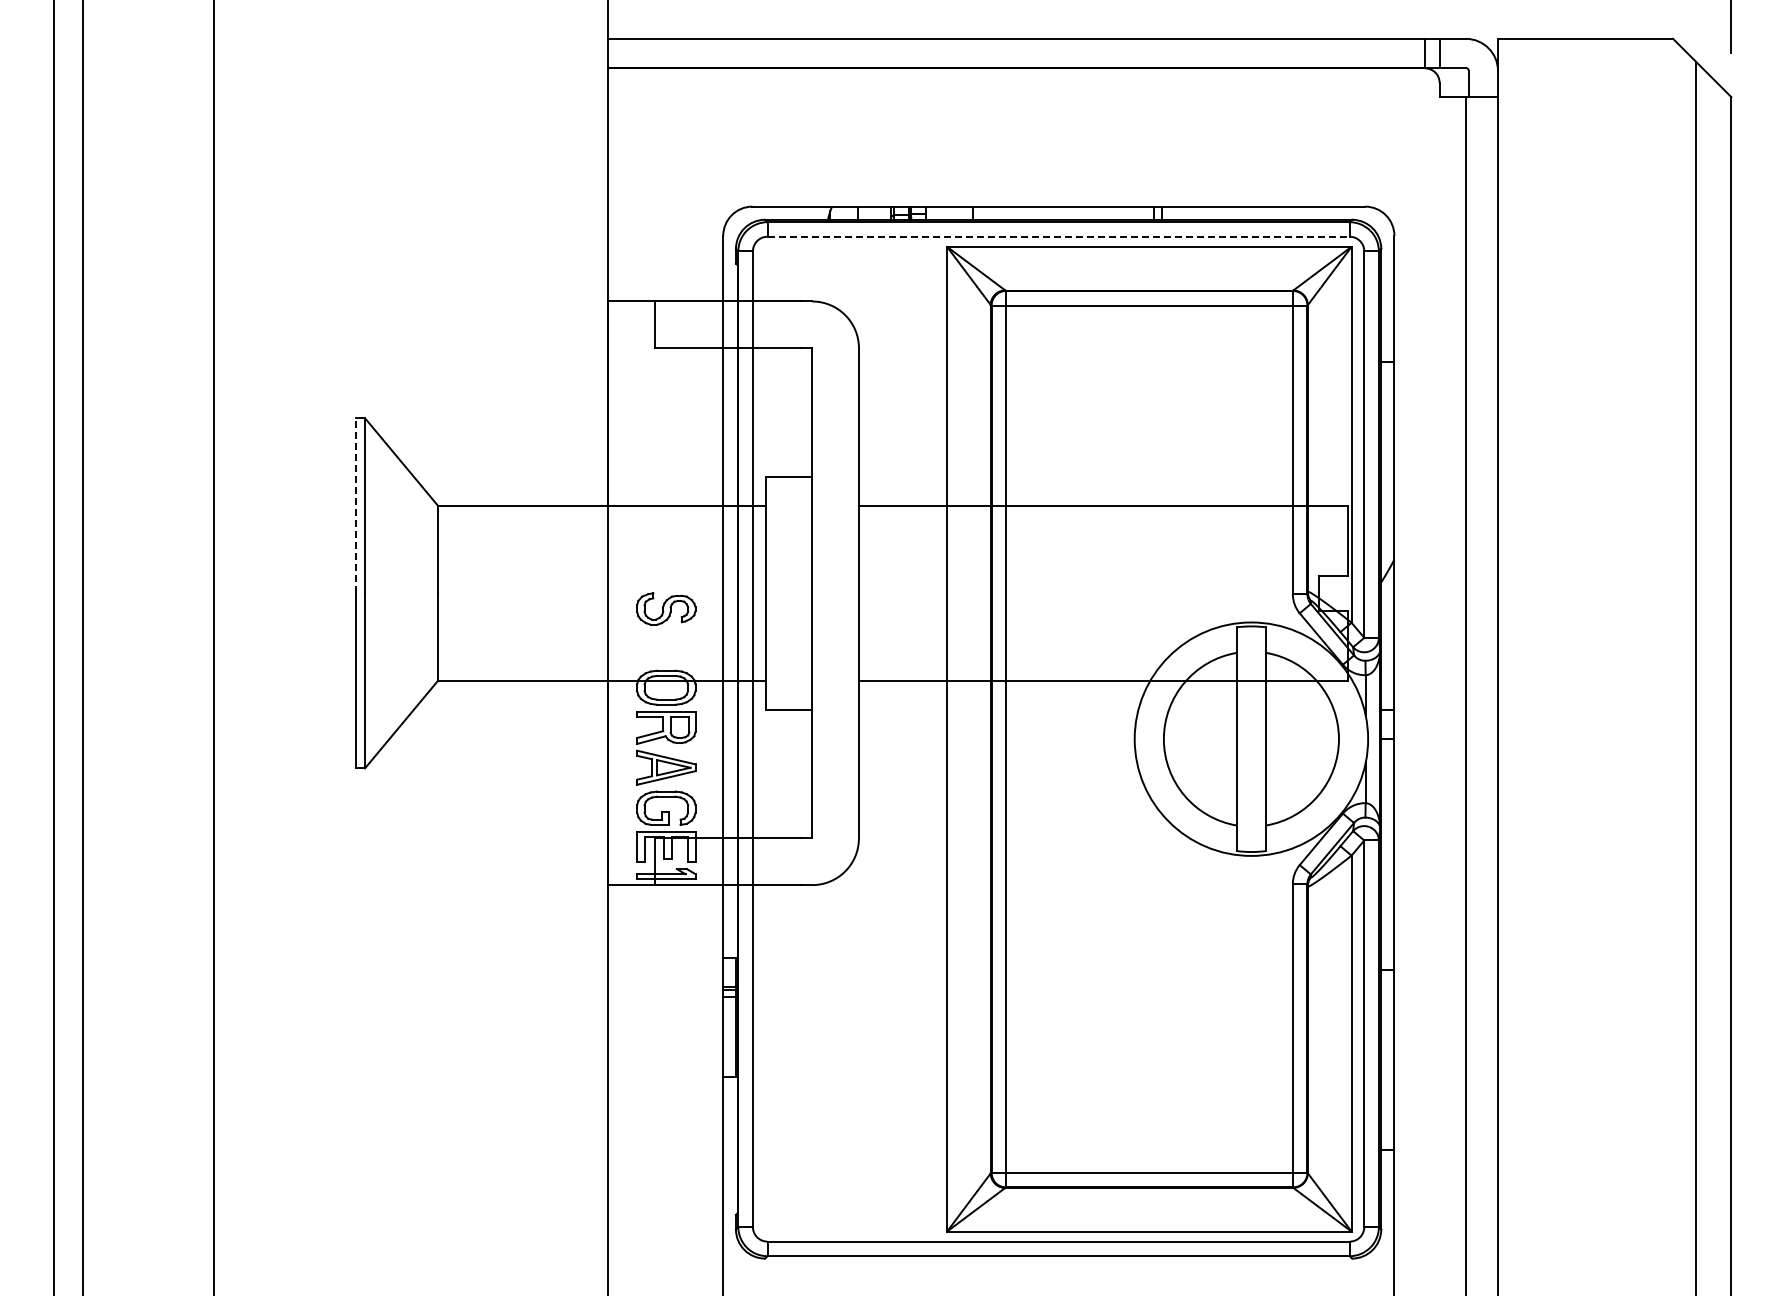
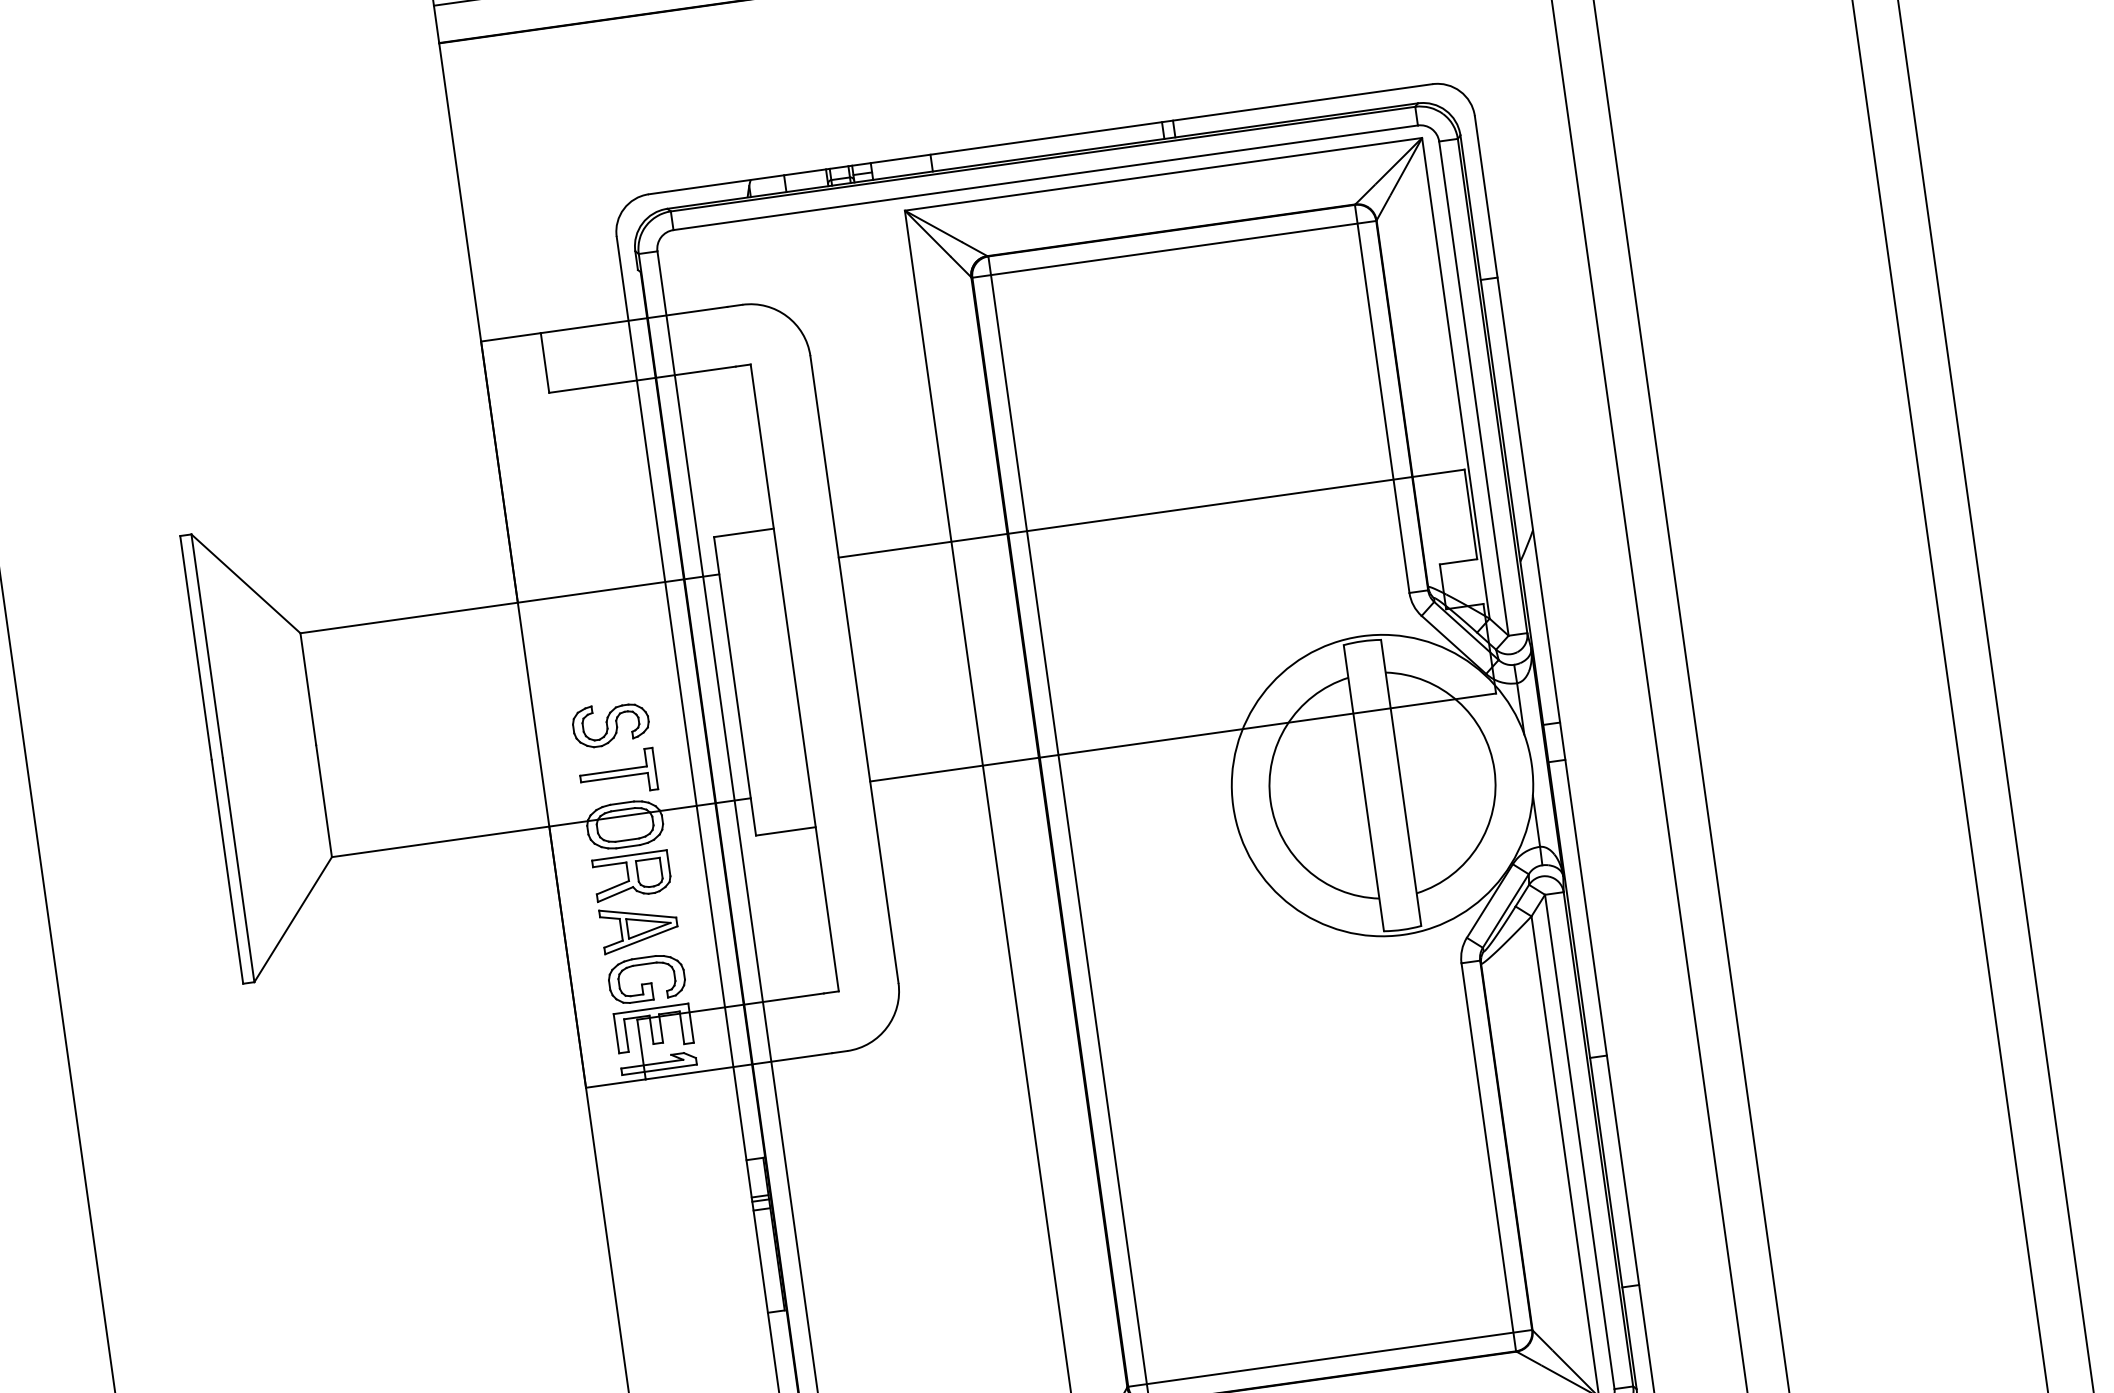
line: (1059, 236) -> (1046, 177), dashed -> solid
line: (356, 505) -> (196, 647), dashed -> solid
part: (666, 647) -> (618, 773), added

